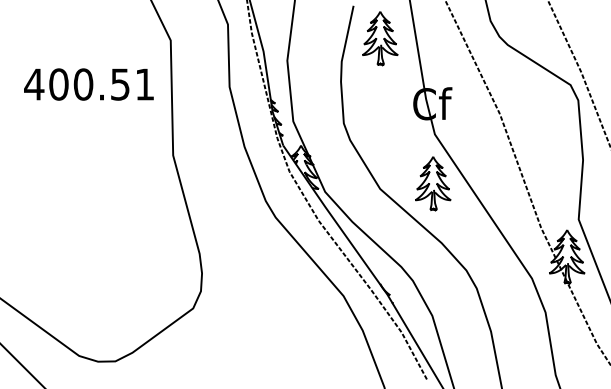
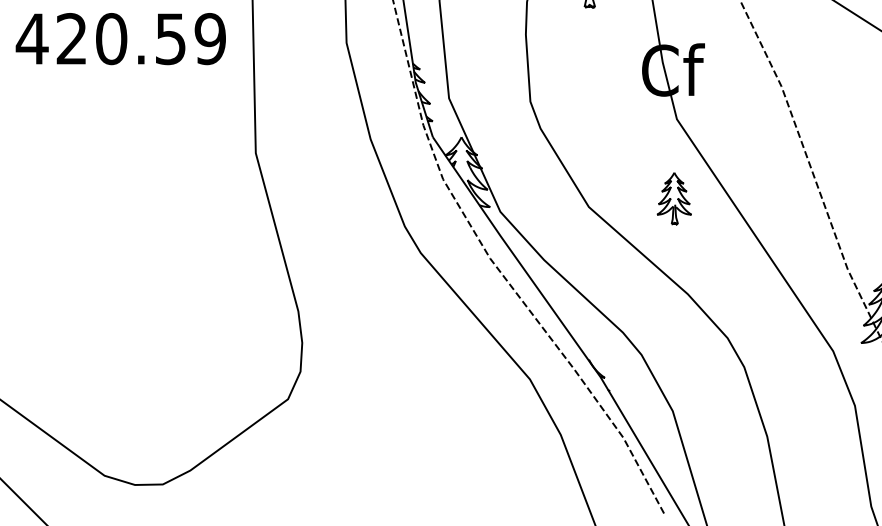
text: (101, 84) -> (140, 38), 400.51 -> 420.59
part: (433, 183) -> (674, 198), size x0.6

